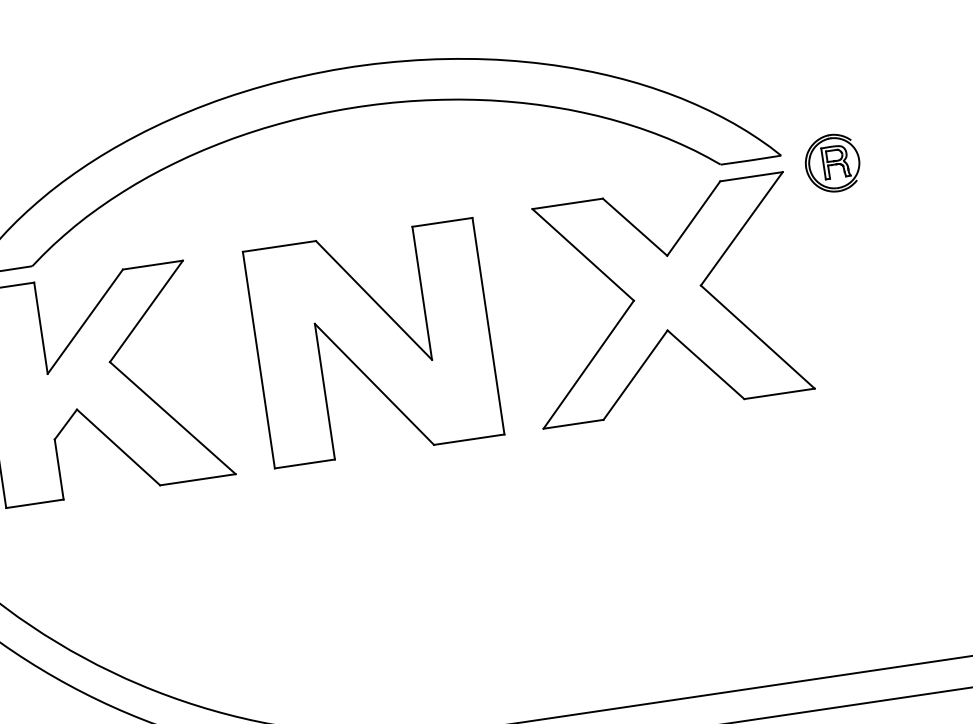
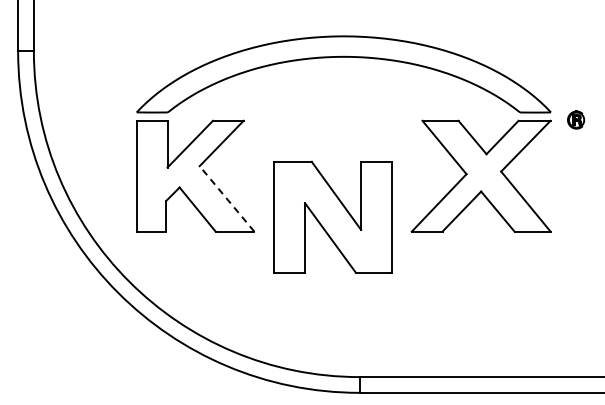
part: (831, 162) -> (575, 119), size x0.6
part: (372, 341) -> (332, 216), moved
line: (173, 417) -> (227, 198), solid -> dashed

